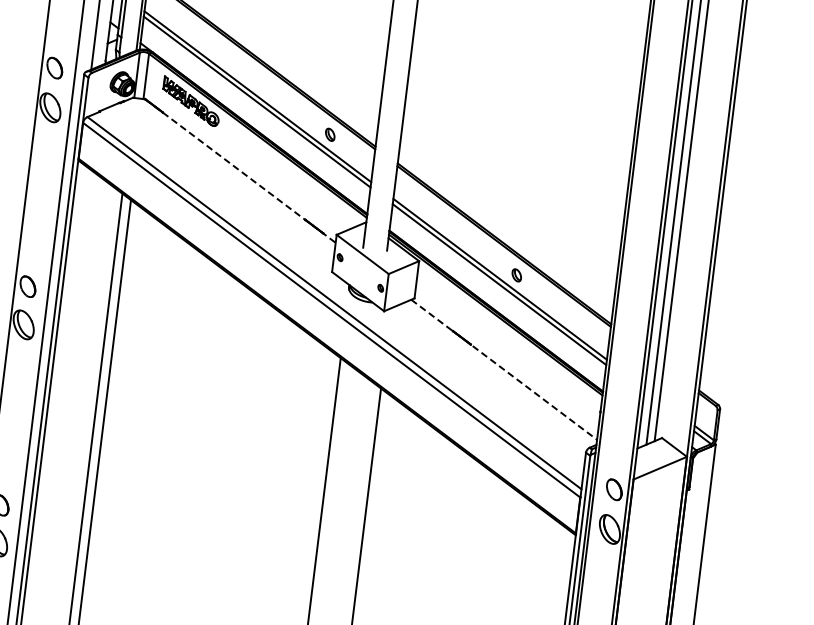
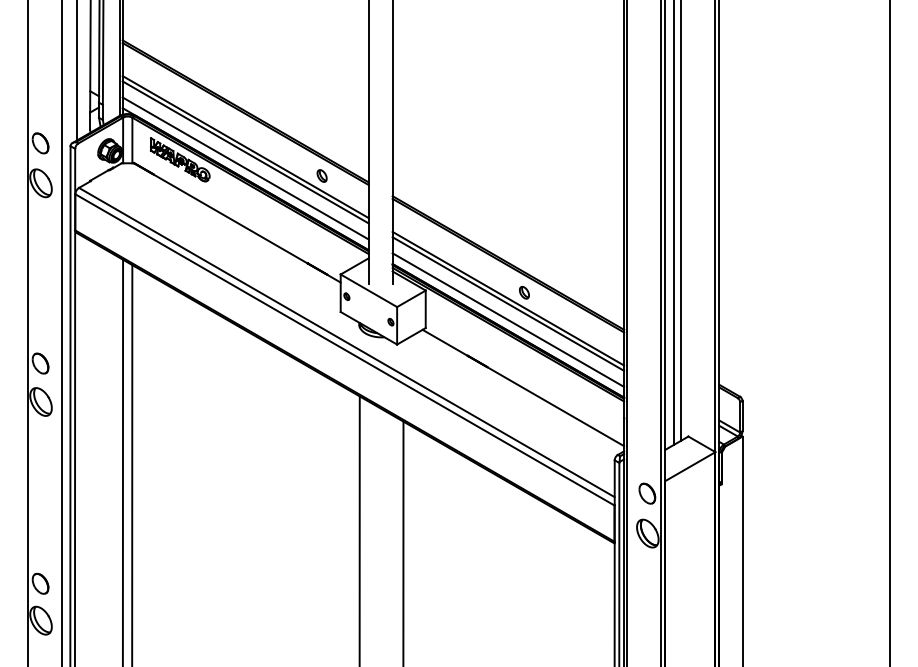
line: (255, 118) -> (245, 168), added
line: (240, 171) -> (237, 223), dashed -> solid
line: (497, 299) -> (508, 319), added
line: (504, 370) -> (523, 388), dashed -> solid

